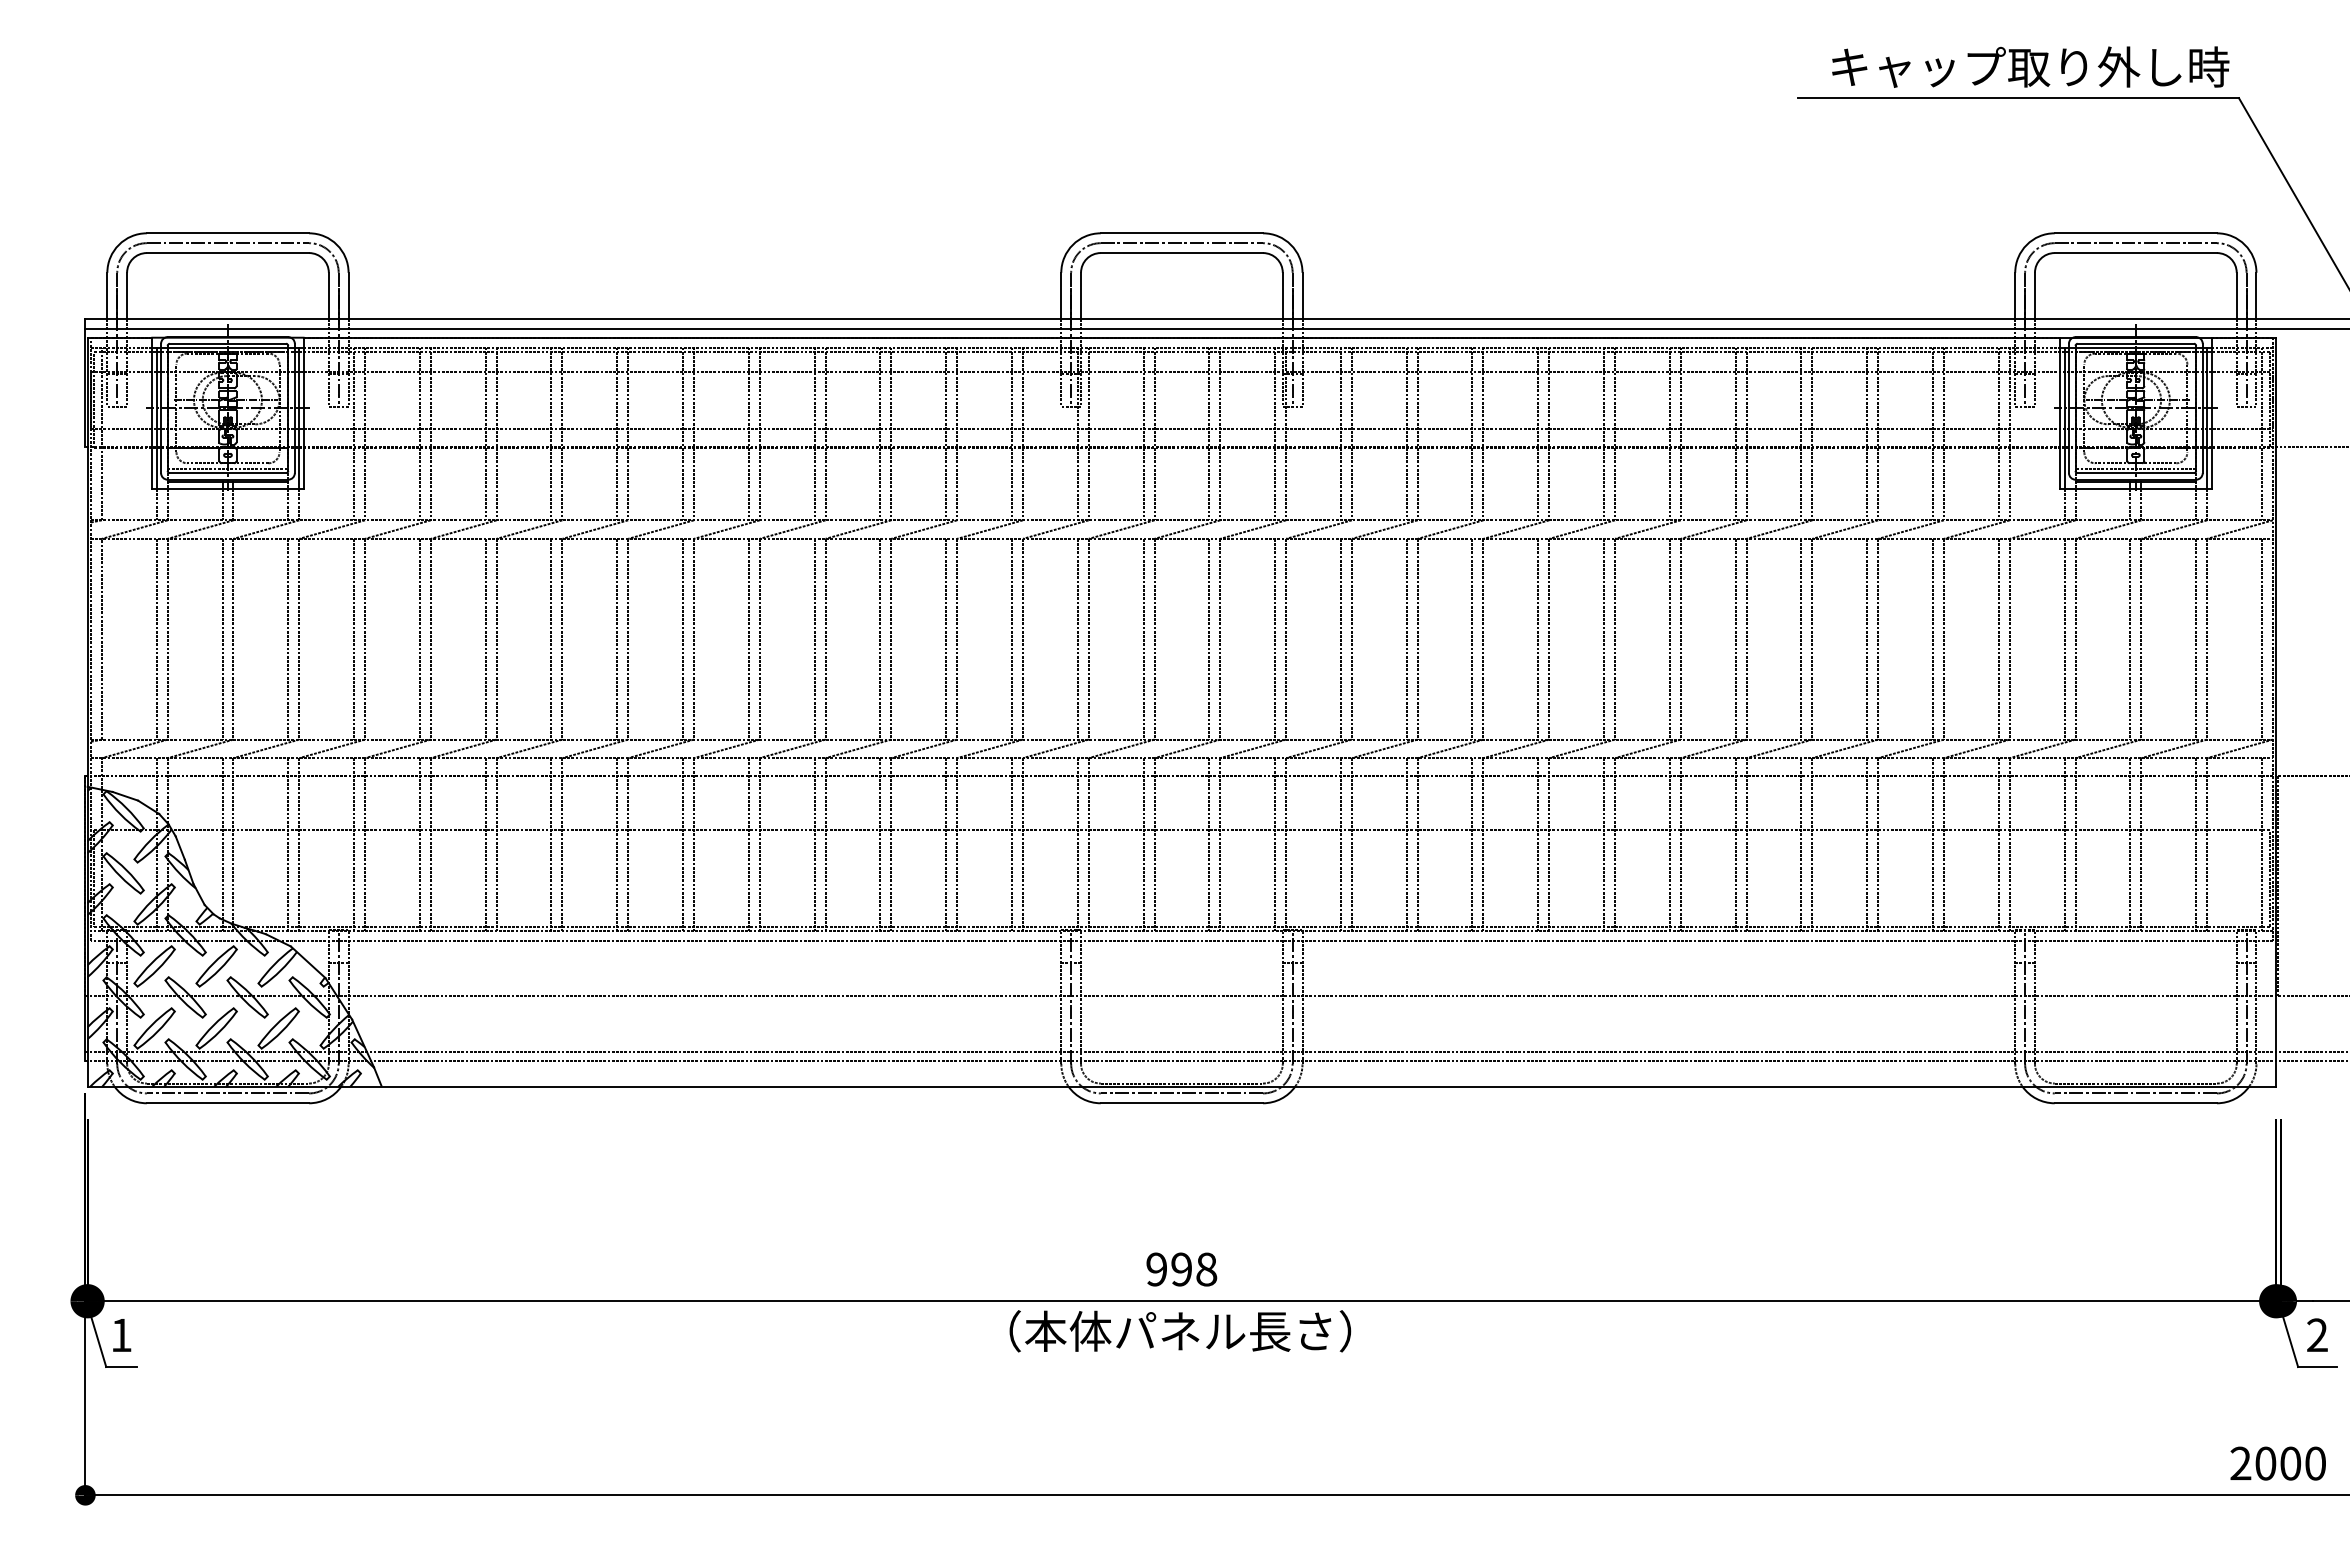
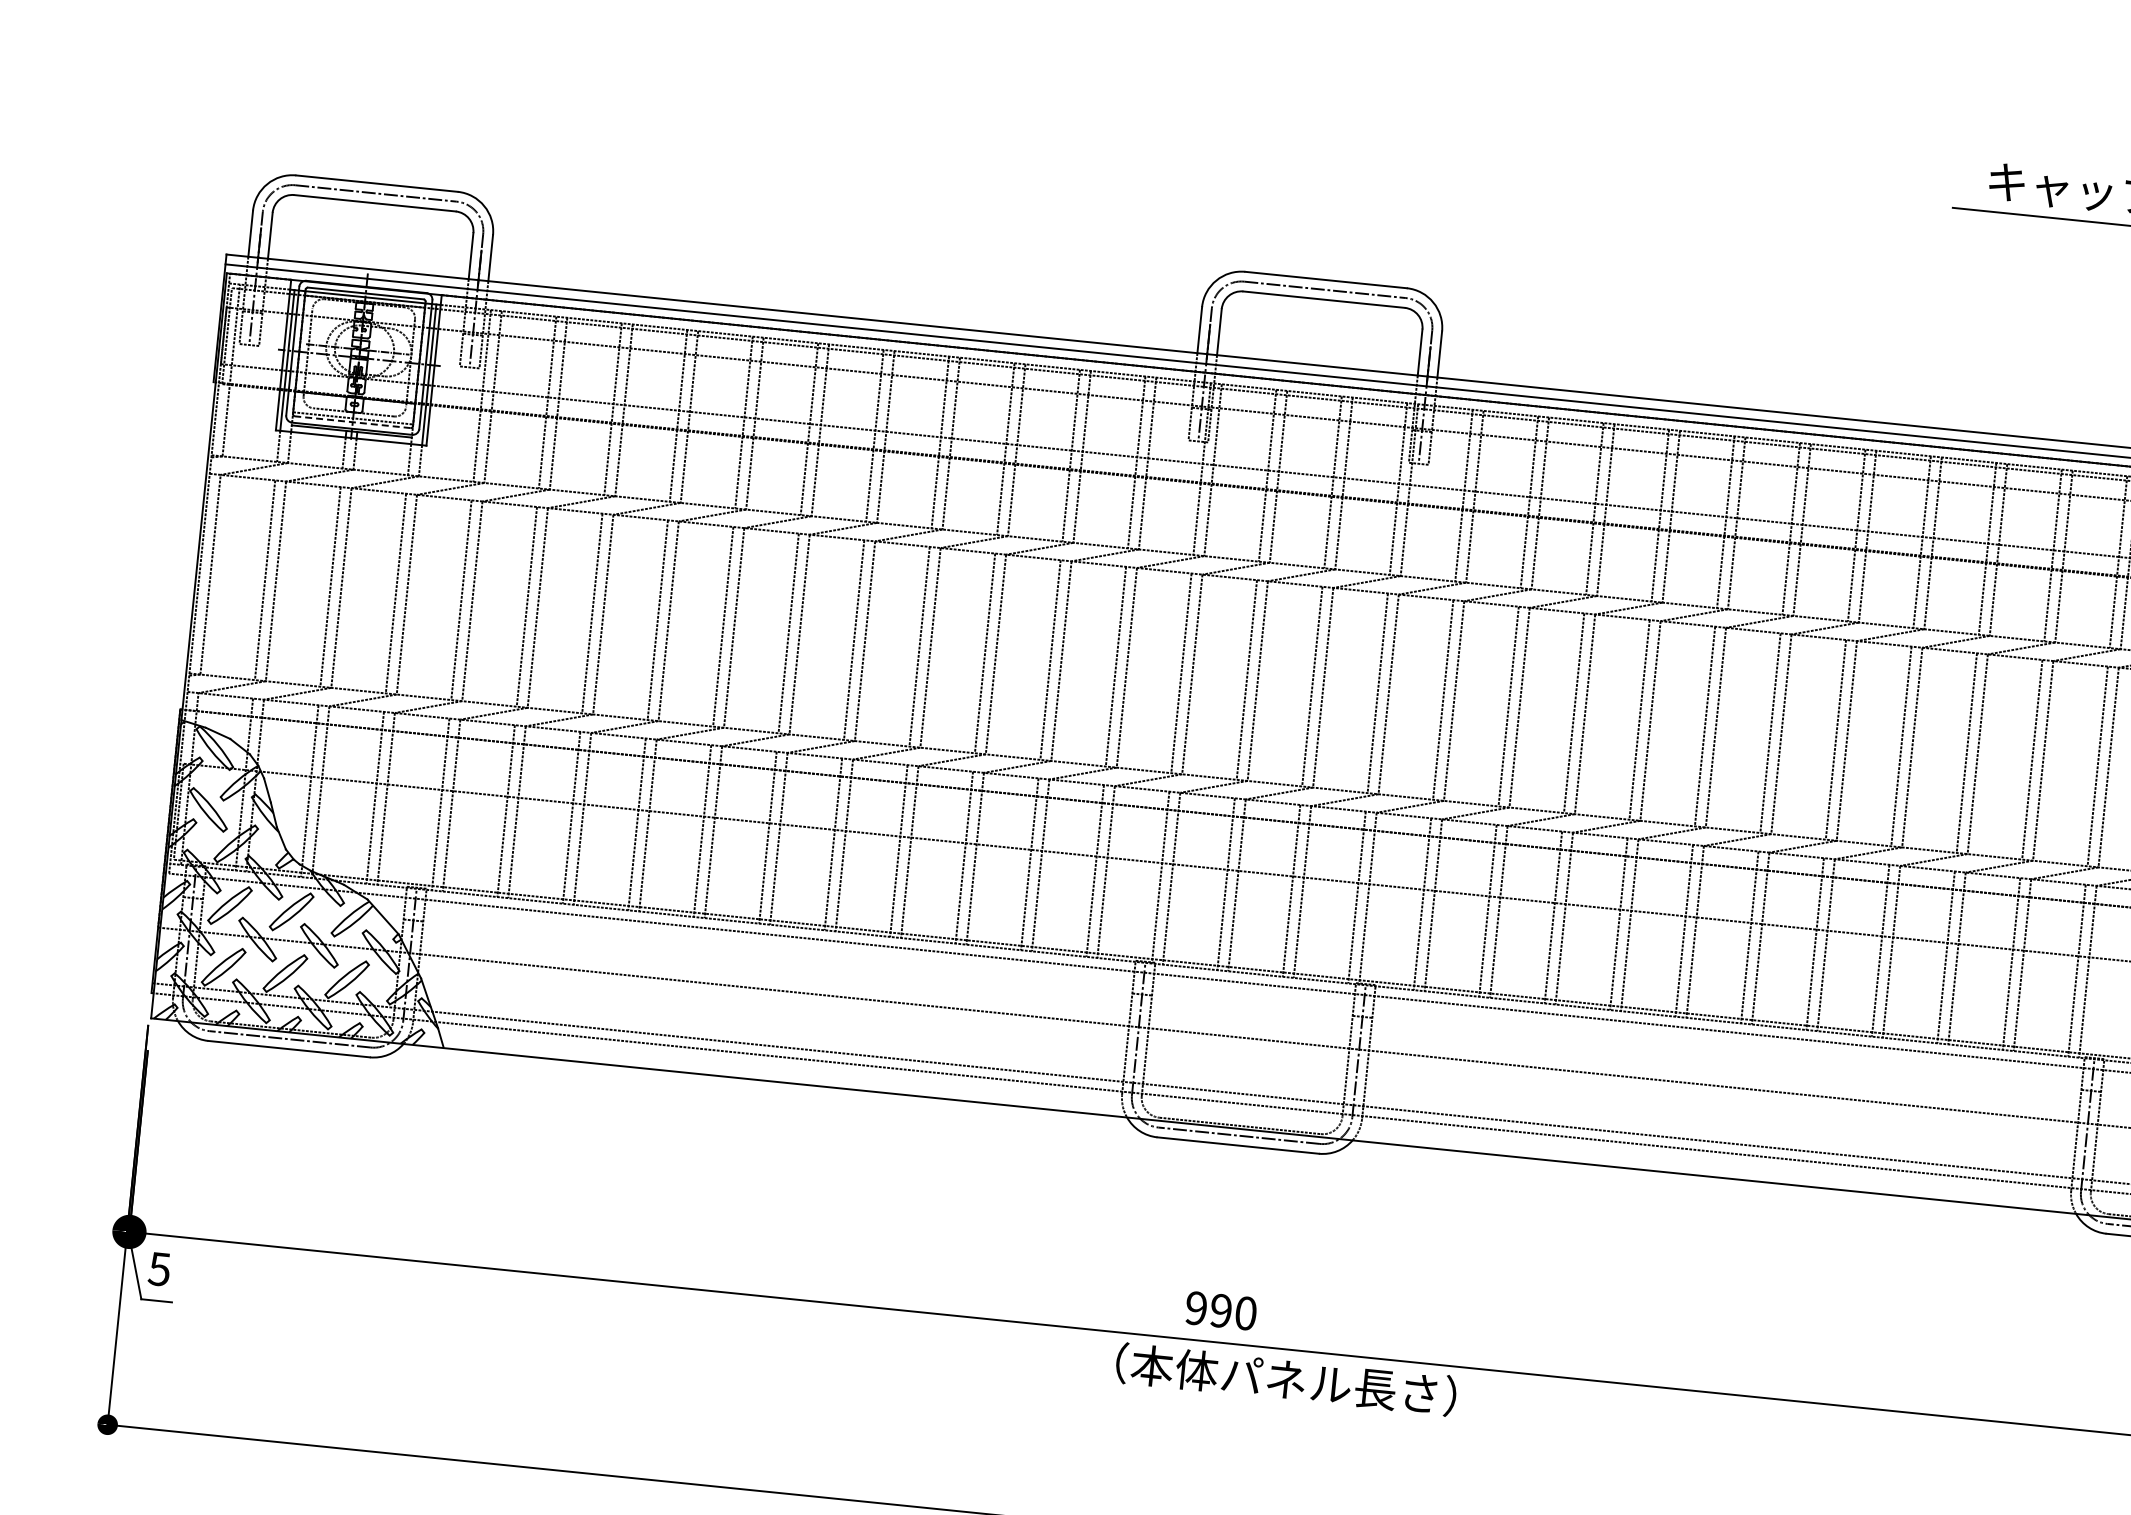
line: (227, 473) -> (352, 422), solid -> dashed
text: (1206, 1269) -> (1245, 1313), 998 -> 990
text: (1180, 1331) -> (1286, 1379), moved
text: (120, 1335) -> (158, 1269), 1 -> 5

